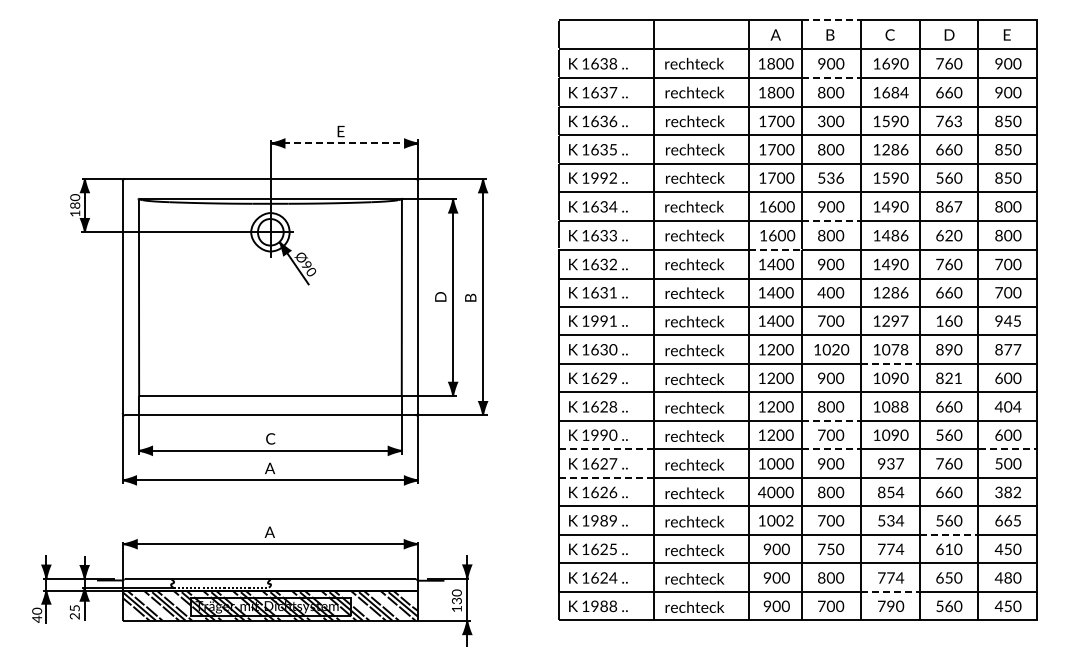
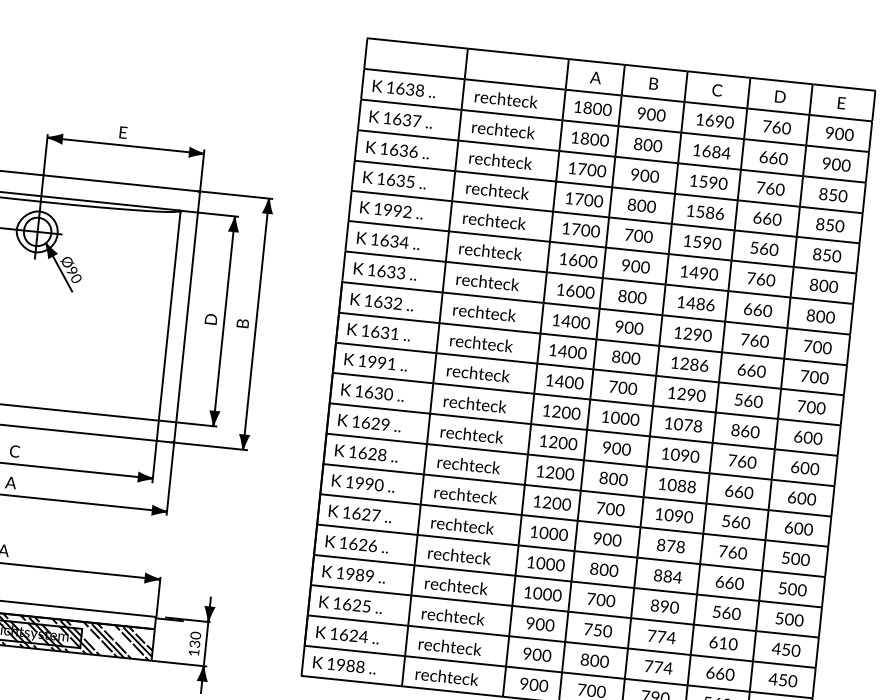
line: (831, 20) -> (656, 68), dashed -> solid
line: (831, 77) -> (650, 129), dashed -> solid
text: (821, 121) -> (634, 174), 300 -> 900
text: (958, 121) -> (780, 189), 763 -> 760
line: (345, 143) -> (126, 145), dashed -> solid
text: (885, 149) -> (699, 211), 1286 -> 1586
text: (831, 177) -> (639, 235), 536 -> 700
text: (949, 206) -> (761, 279), 867 -> 760
line: (831, 220) -> (634, 280), dashed -> solid
text: (948, 235) -> (757, 309), 620 -> 660
line: (775, 249) -> (571, 305), dashed -> solid
text: (885, 264) -> (687, 333), 1490 -> 1290
text: (821, 292) -> (616, 356), 400 -> 800
text: (904, 320) -> (701, 395), 1297 -> 1290
text: (939, 320) -> (738, 399), 160 -> 560
text: (1008, 320) -> (811, 406), 945 -> 700
text: (948, 349) -> (744, 430), 890 -> 860
text: (1008, 349) -> (808, 437), 877 -> 600
text: (836, 350) -> (625, 419), 1020 -> 1000
line: (890, 363) -> (681, 439), dashed -> solid
text: (949, 378) -> (742, 461), 821 -> 760
text: (1007, 406) -> (801, 497), 404 -> 600
line: (831, 420) -> (612, 493), dashed -> solid
line: (606, 449) -> (370, 499), dashed -> solid
line: (831, 449) -> (609, 524), dashed -> solid
line: (1008, 449) -> (797, 543), dashed -> solid
text: (890, 463) -> (670, 545), 937 -> 878
line: (606, 477) -> (367, 529), dashed -> solid
text: (761, 492) -> (530, 562), 4000 -> 1000
text: (890, 492) -> (667, 576), 854 -> 884
text: (1008, 492) -> (792, 589), 382 -> 500
text: (891, 520) -> (665, 606), 534 -> 890
text: (1008, 520) -> (789, 619), 665 -> 500
text: (789, 522) -> (556, 597), 1002 -> 1000
line: (949, 534) -> (725, 627), dashed -> solid
text: (948, 577) -> (719, 673), 650 -> 660
text: (1007, 577) -> (782, 679), 480 -> 450
line: (890, 591) -> (656, 681), dashed -> solid

